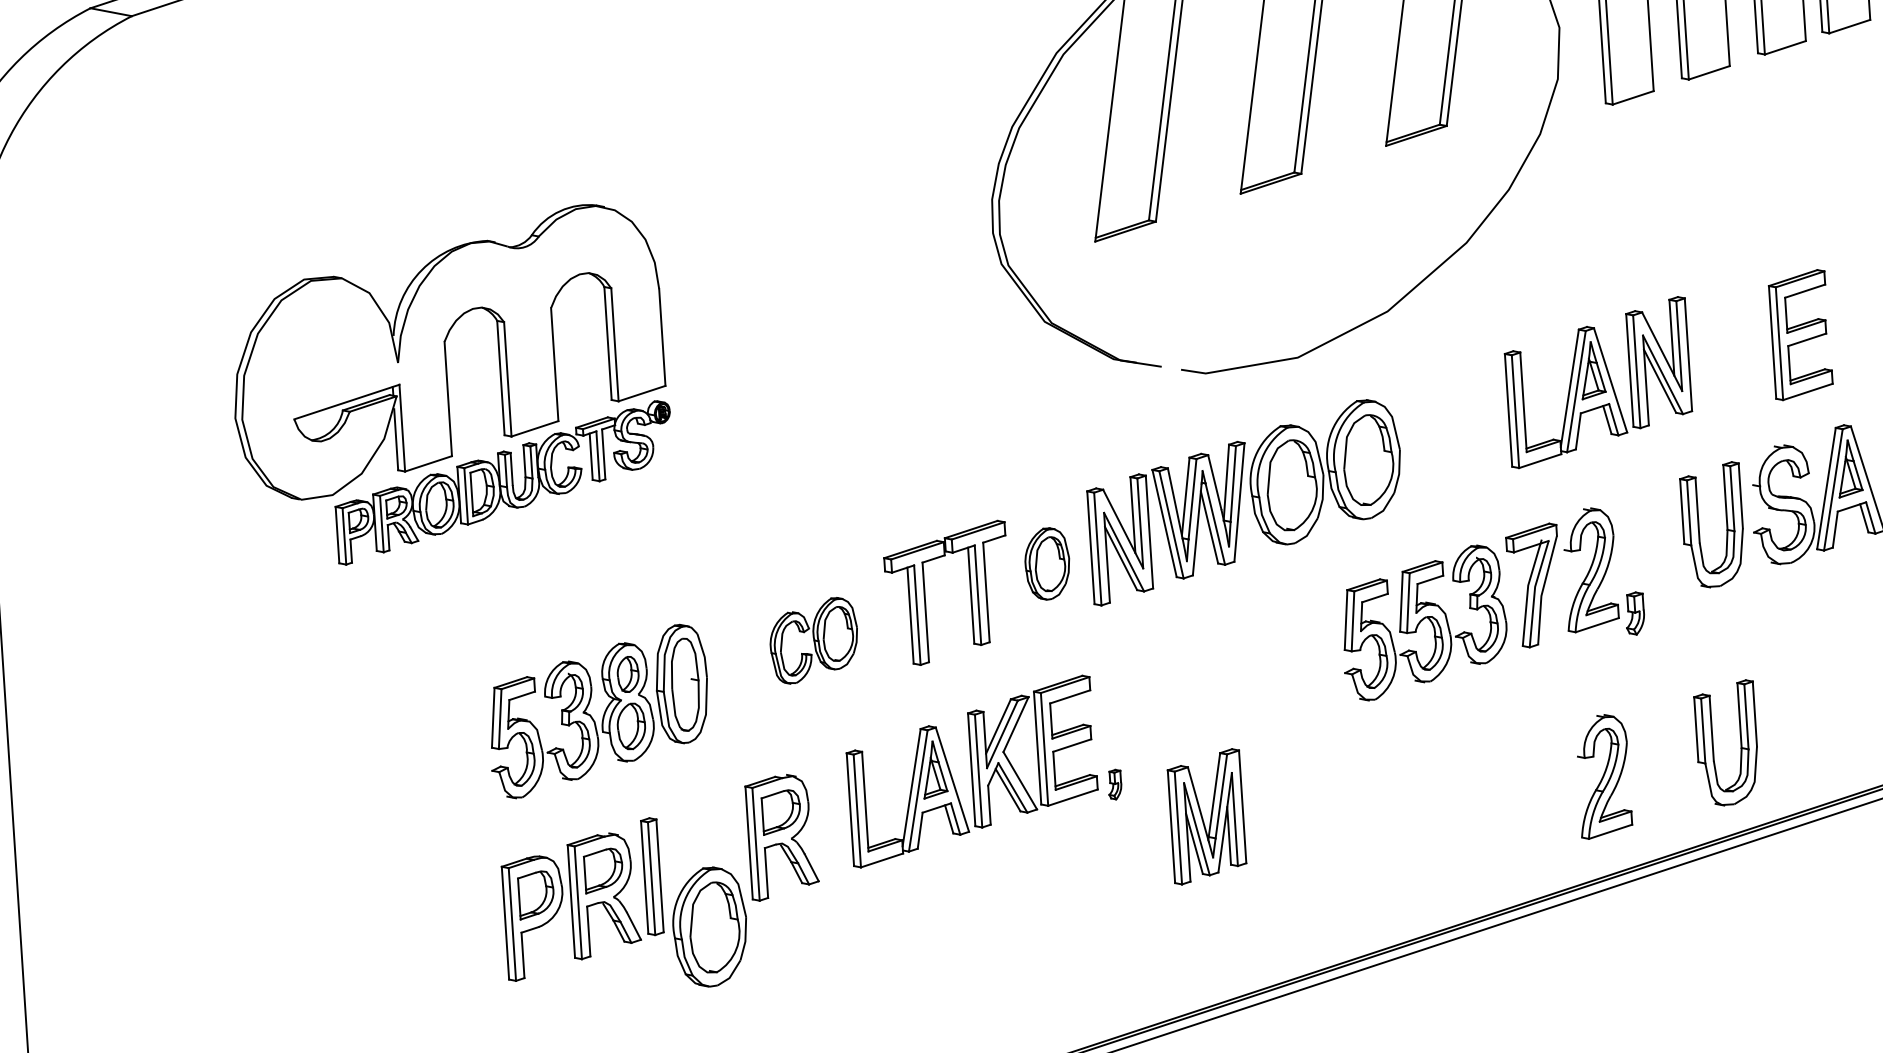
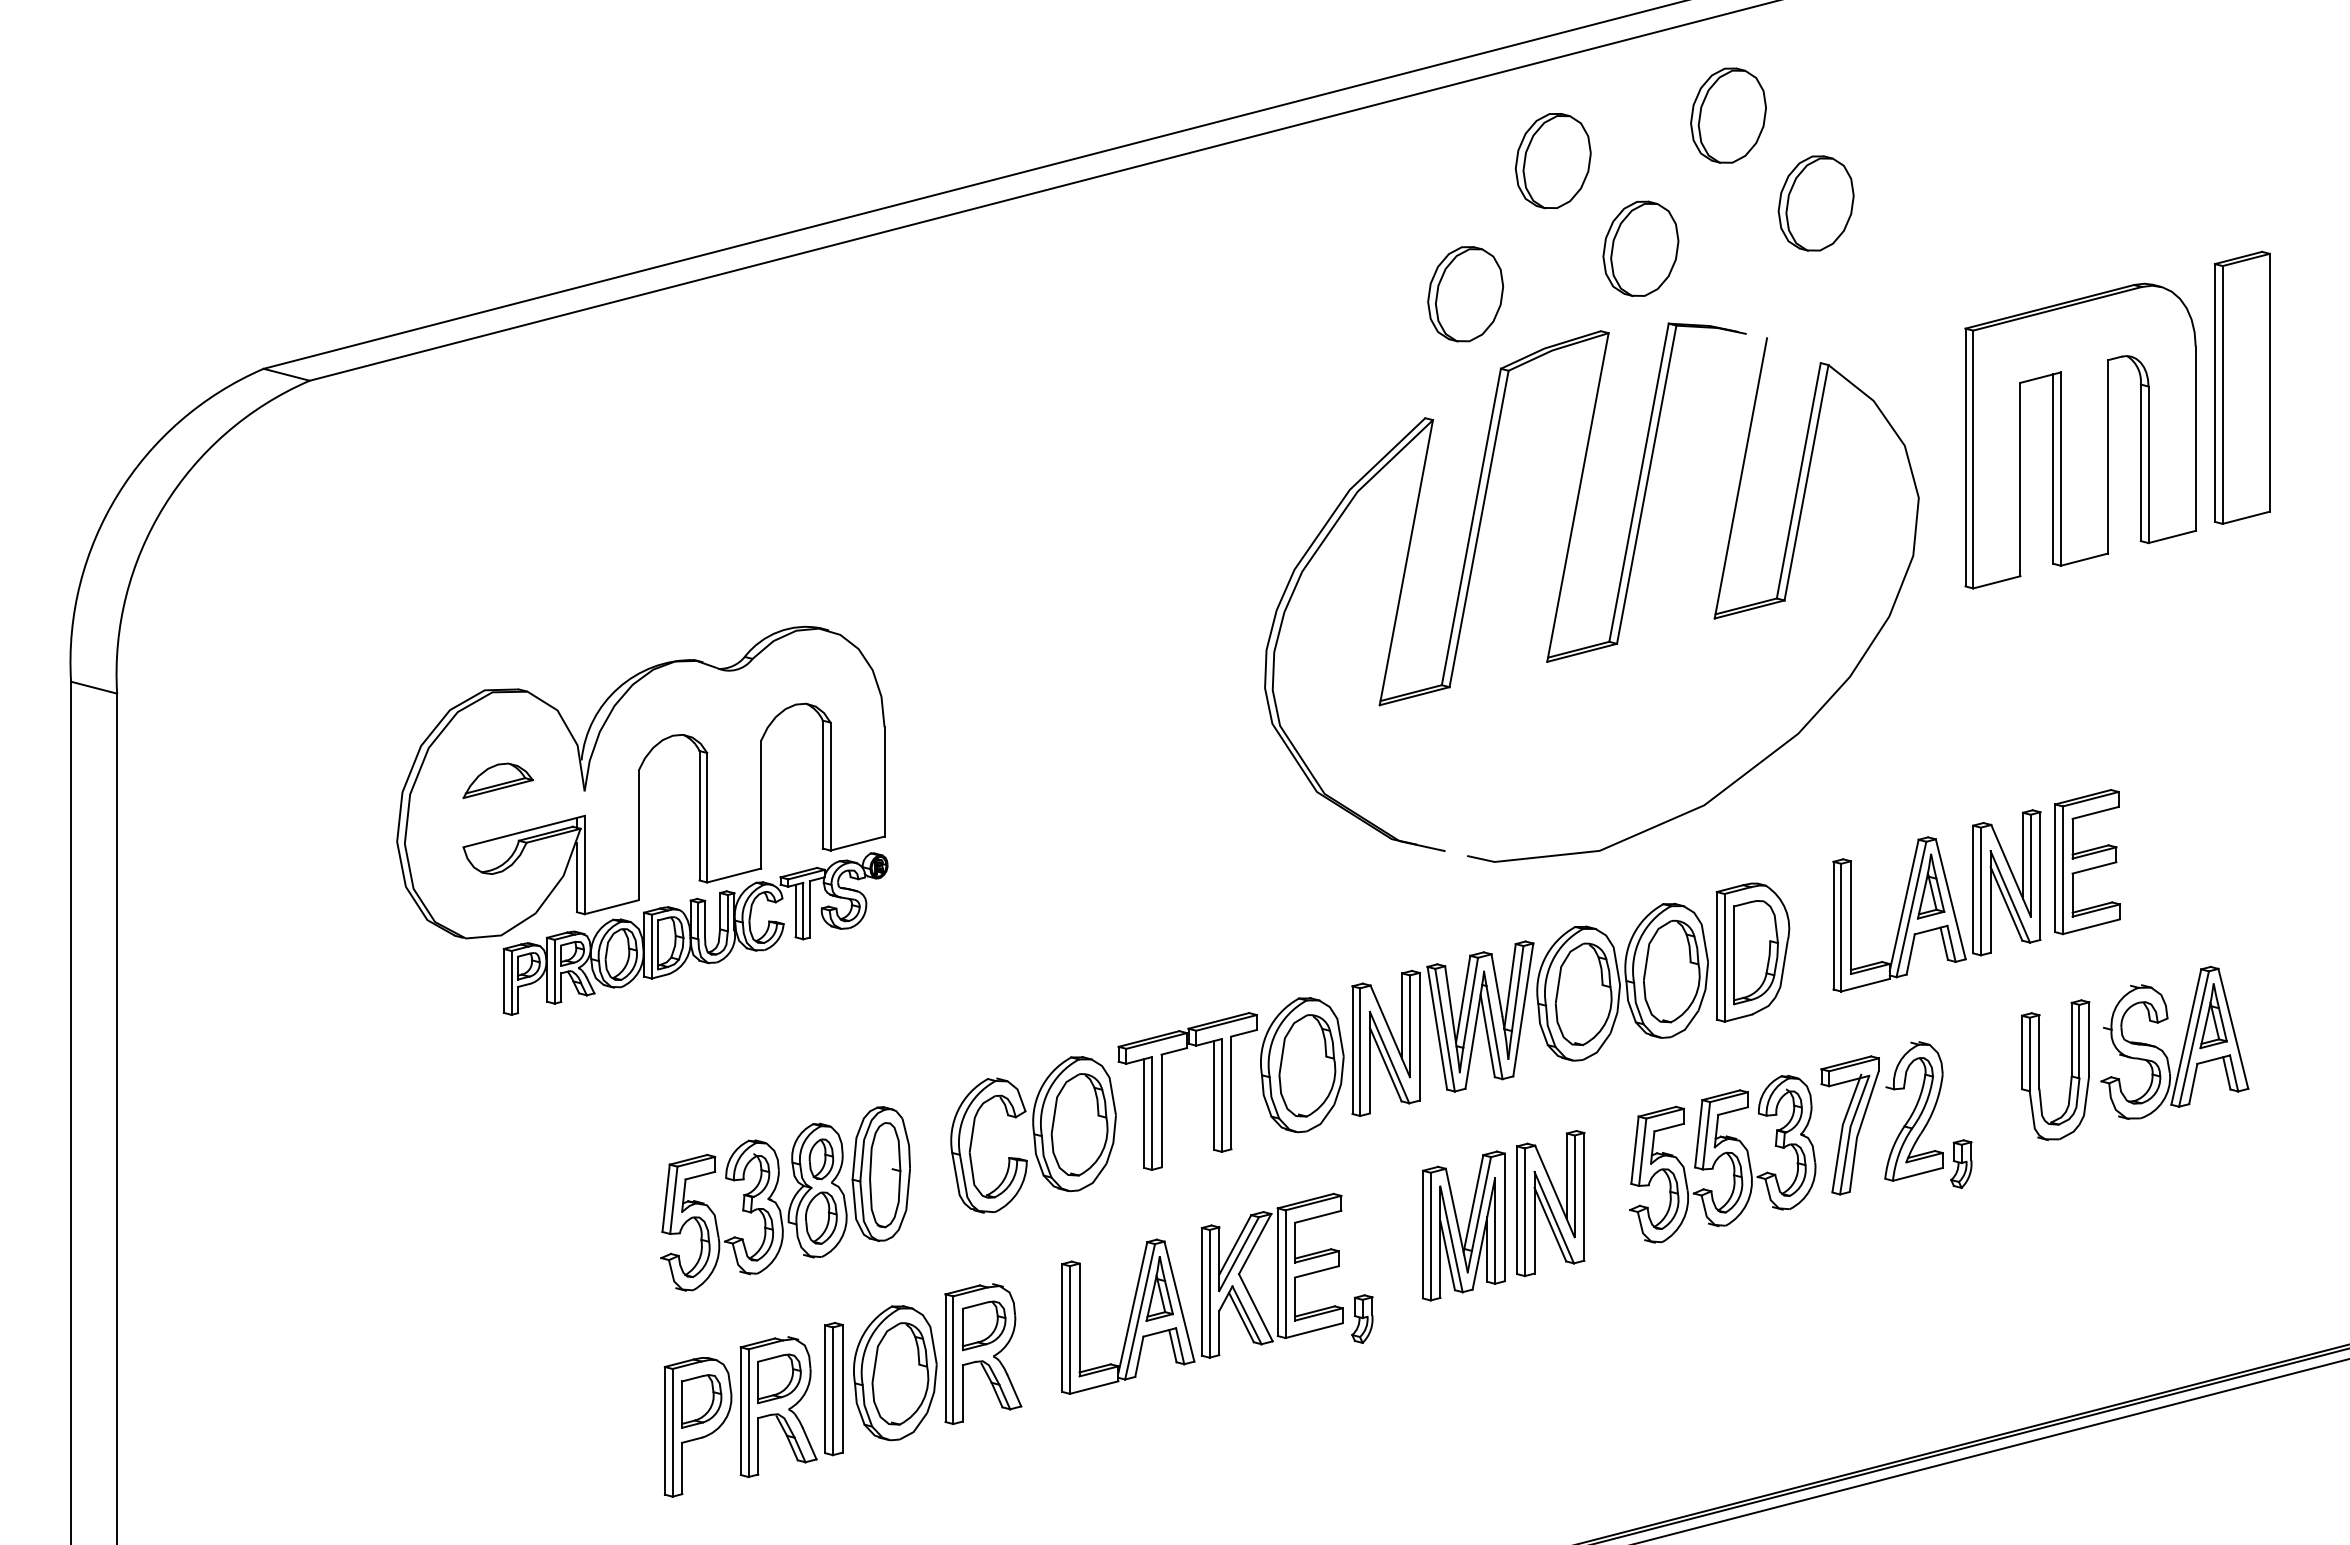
part: (1800, 335) -> (2087, 862), moved
part: (320, 358) -> (497, 780), added
part: (1438, 438) -> (1752, 952), added
part: (1047, 564) -> (1302, 1065), size x1.67
part: (814, 640) -> (1033, 1134), size x1.67
part: (1274, 671) -> (1550, 1203), added
part: (1712, 743) -> (2039, 1316), removed
part: (1603, 776) -> (1913, 1345), removed
part: (1115, 784) -> (1362, 1318), size x1.43
part: (1206, 816) -> (1463, 1225), moved
part: (710, 927) -> (895, 1373), moved

